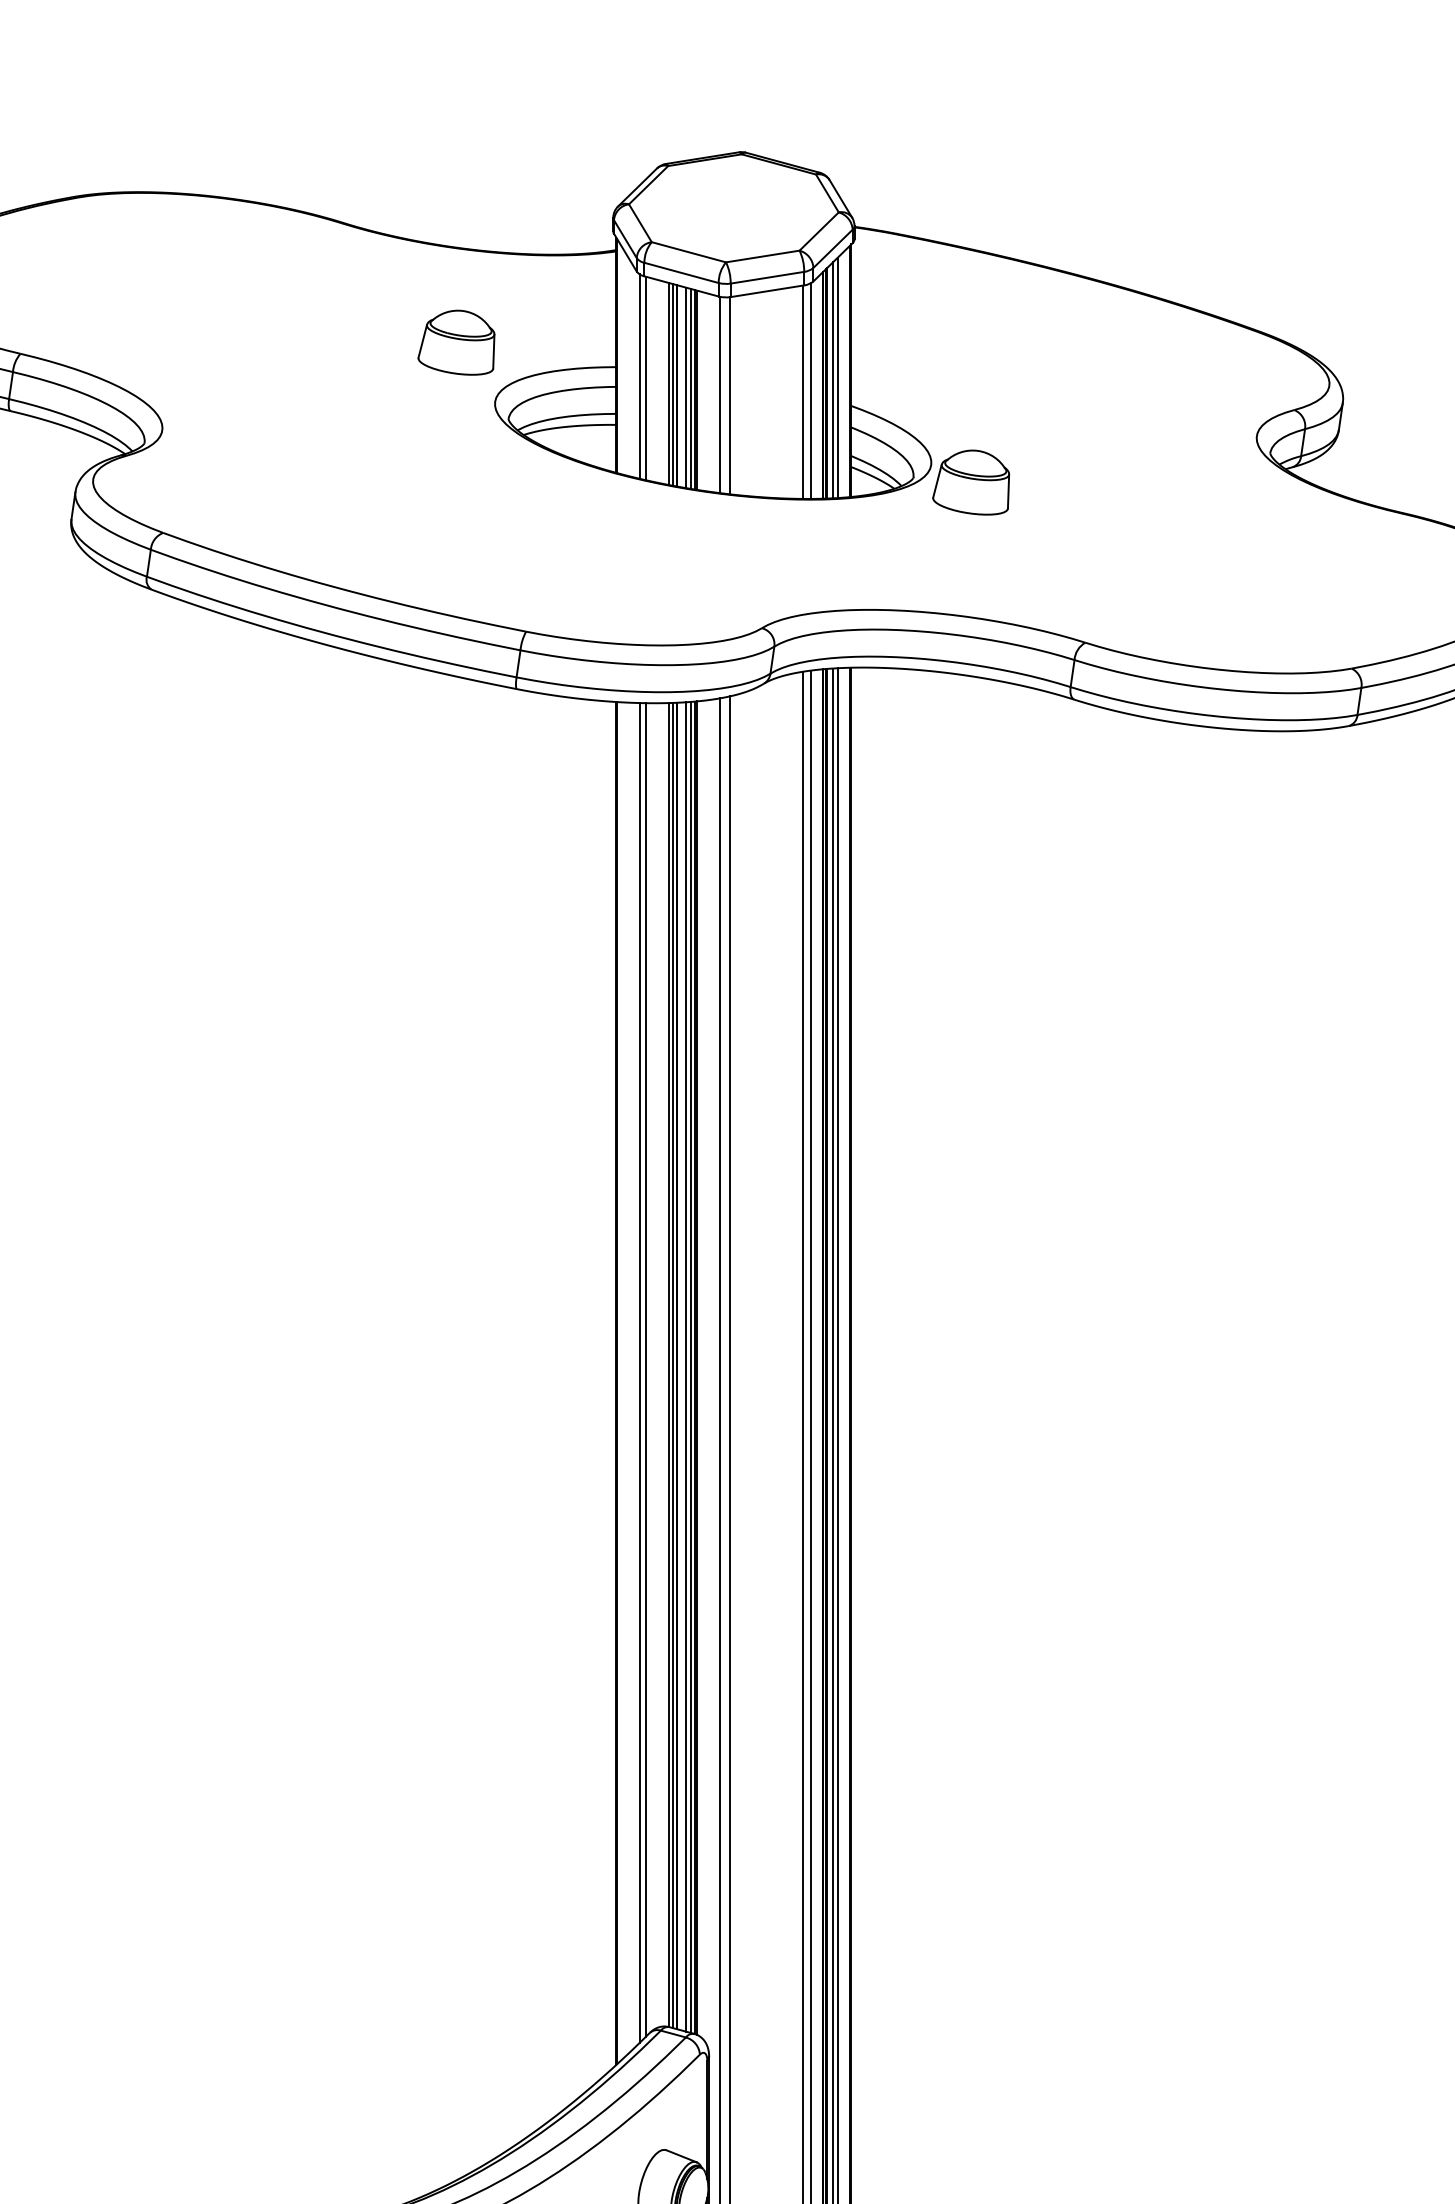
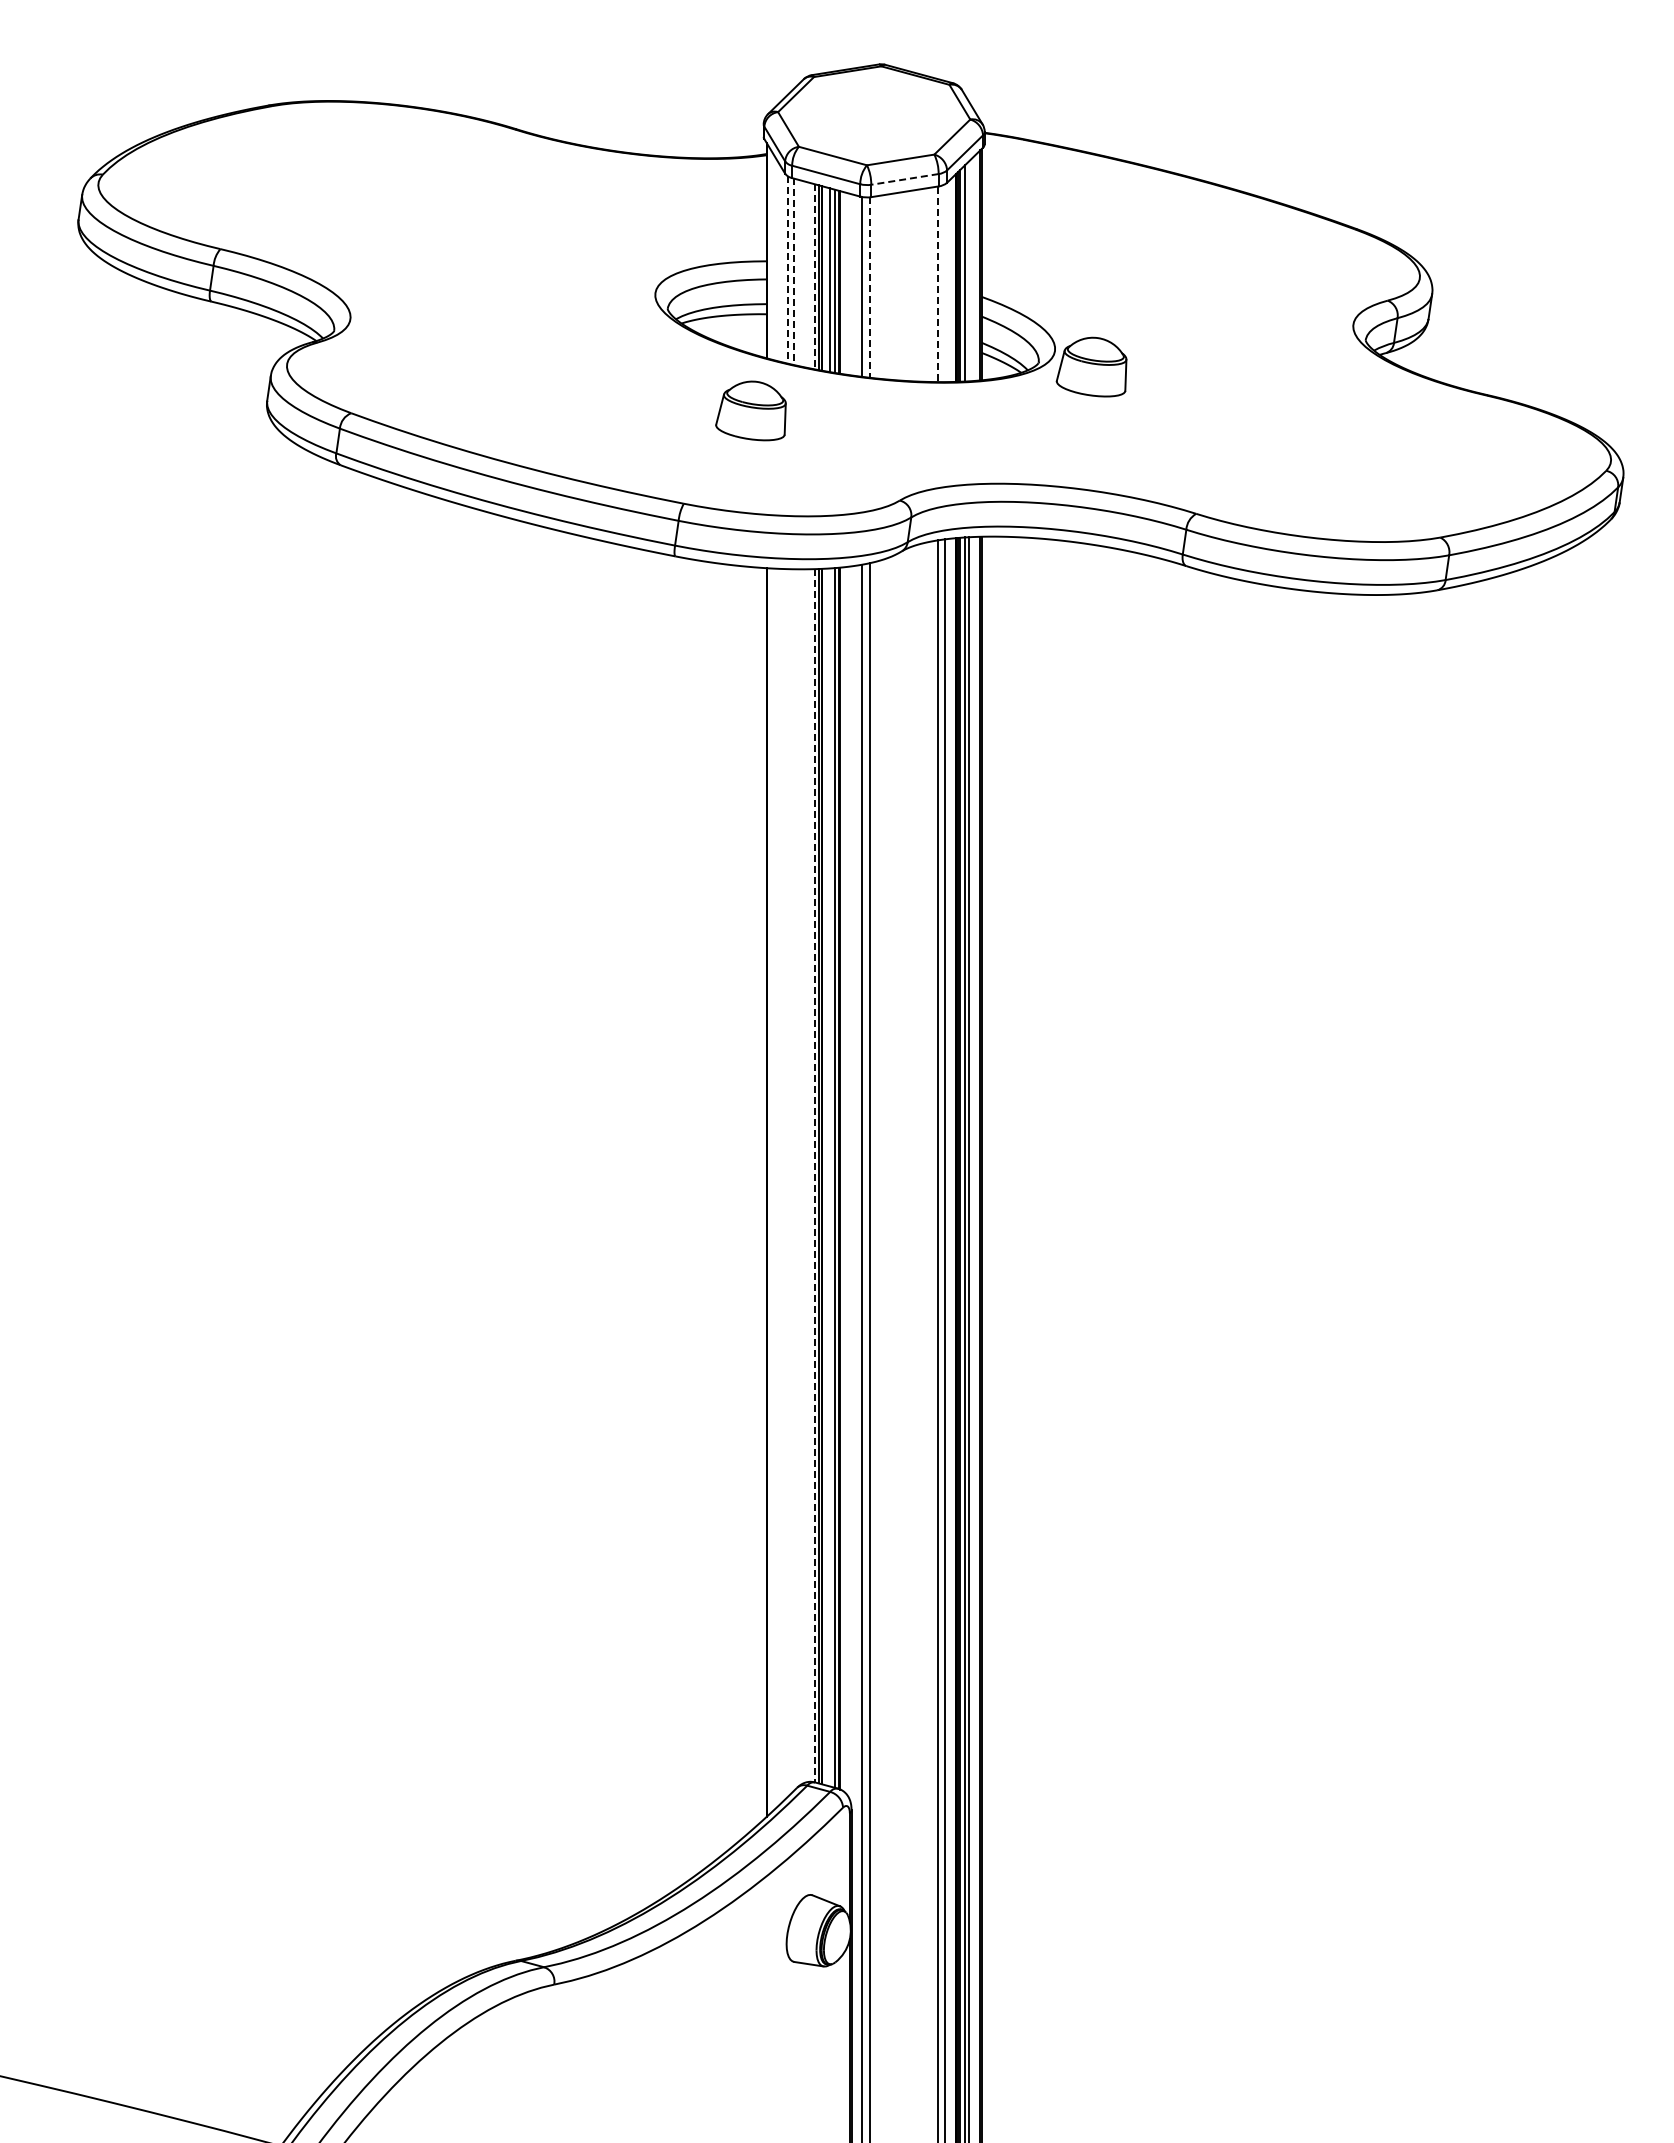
line: (766, 277) -> (904, 179), solid -> dashed
part: (455, 342) -> (750, 410), moved
line: (639, 376) -> (787, 269), solid -> dashed
line: (837, 378) -> (969, 271), removed
line: (645, 379) -> (793, 272), solid -> dashed
line: (668, 383) -> (814, 276), solid -> dashed
line: (810, 391) -> (944, 283), removed
line: (802, 392) -> (937, 284), solid -> dashed
line: (729, 396) -> (870, 288), solid -> dashed
line: (668, 1364) -> (814, 1175), solid -> dashed
line: (686, 1366) -> (830, 1177), removed
line: (645, 1370) -> (793, 1180), removed
line: (639, 1372) -> (787, 1182), removed

